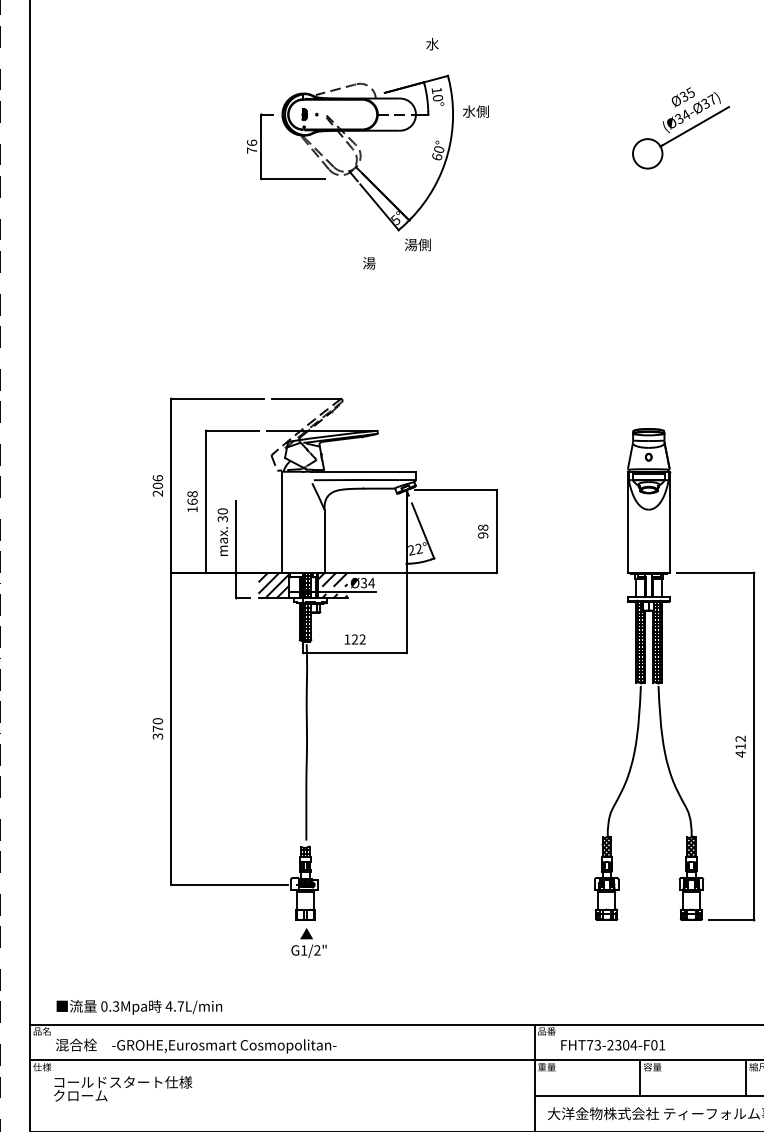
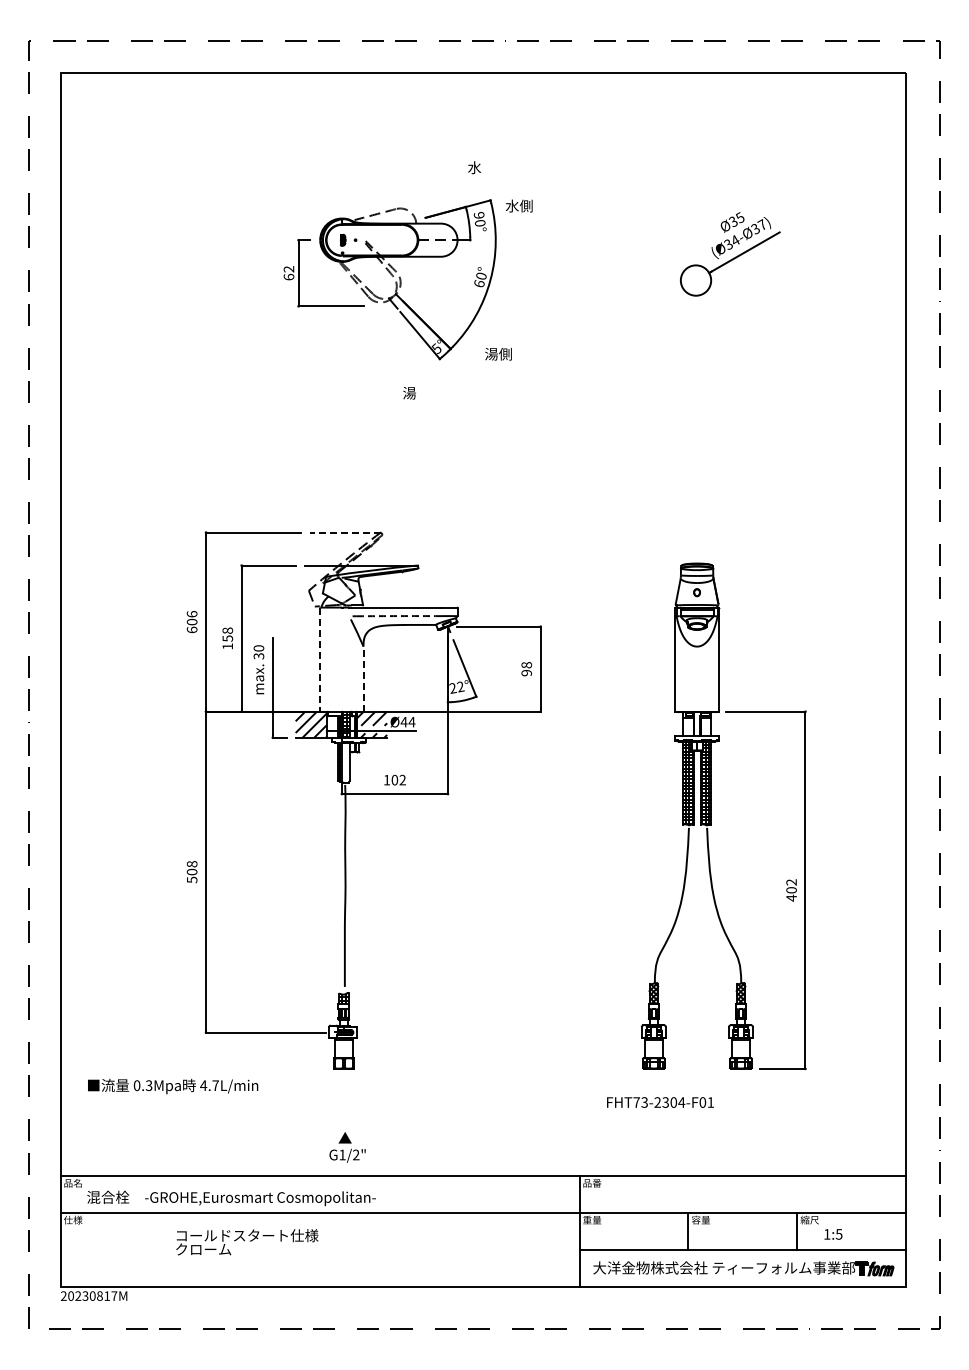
text: (436, 90) -> (478, 215), 10° -> 90°
text: (476, 111) -> (519, 205), moved
text: (251, 146) -> (288, 273), 76 -> 62
text: (417, 244) -> (498, 353), moved
line: (307, 398) -> (345, 532), solid -> dashed
arc: (358, 480) -> (398, 616), solid -> dashed
text: (157, 493) -> (191, 629), 206 -> 606
text: (192, 501) -> (227, 638), 168 -> 158
line: (282, 522) -> (320, 659), solid -> dashed
line: (324, 541) -> (363, 679), solid -> dashed
text: (363, 582) -> (403, 721), Ø34 -> Ø44
hatch: (306, 622) -> (344, 762), removed
text: (354, 639) -> (394, 780), 122 -> 102
text: (157, 728) -> (191, 871), 370 -> 508
text: (740, 746) -> (791, 890), 412 -> 402
text: (308, 943) -> (347, 1147), moved
text: (139, 1007) -> (173, 1086), moved
text: (613, 1045) -> (660, 1102), moved
text: (123, 1088) -> (247, 1242), moved

